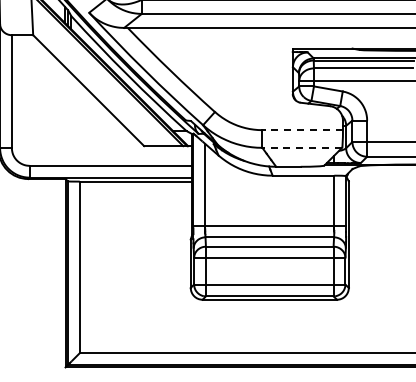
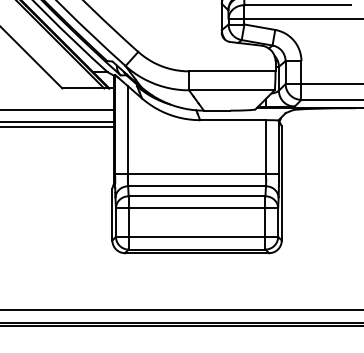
line: (302, 130) -> (232, 71), dashed -> solid
line: (302, 147) -> (232, 89), dashed -> solid

